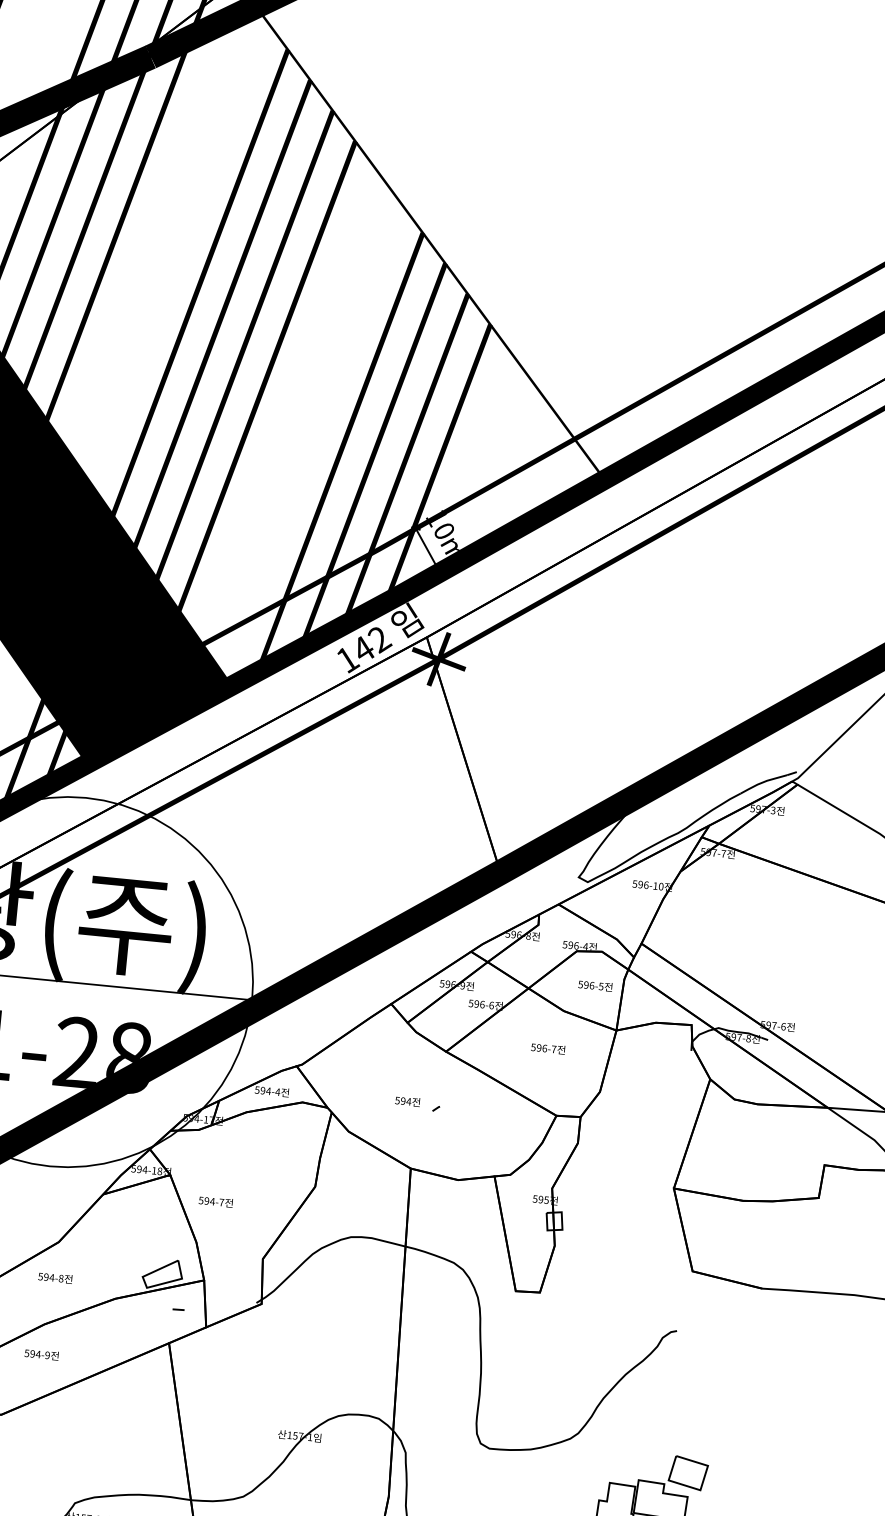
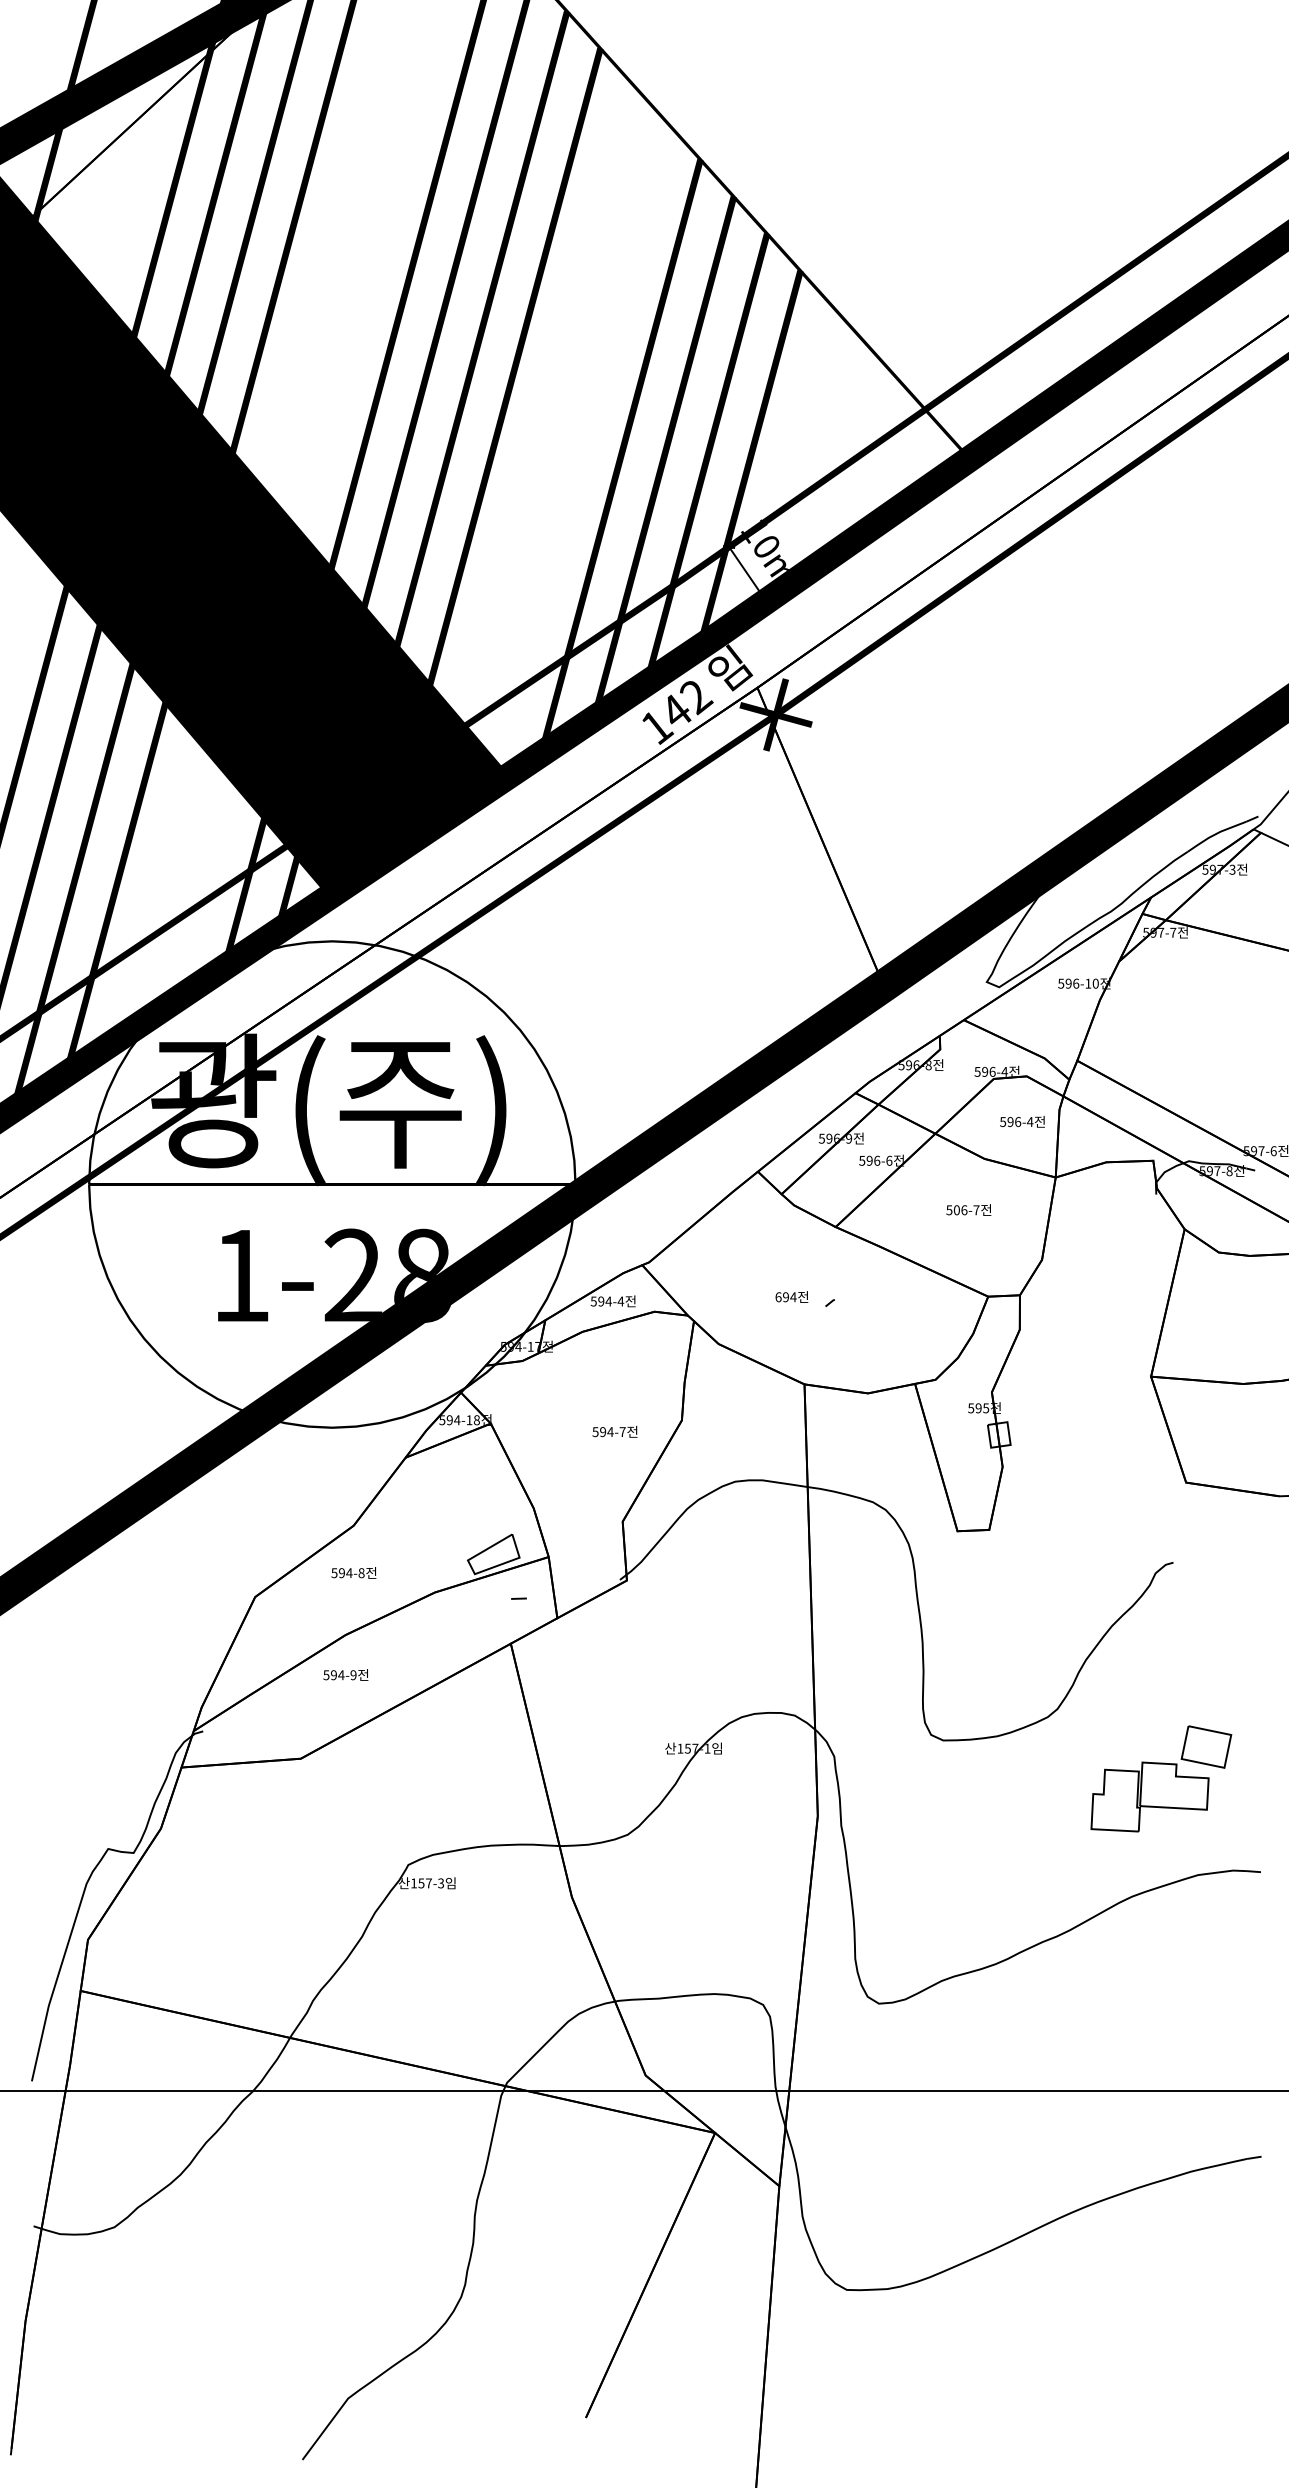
text: (600, 986) -> (1029, 1122), 596-5 -> 596-4
text: (538, 1048) -> (956, 1210), 596-7 -> 506-7
text: (397, 1100) -> (778, 1297), 594 -> 694
text: (215, 1201) -> (614, 1431), moved

